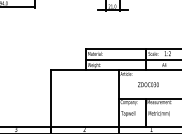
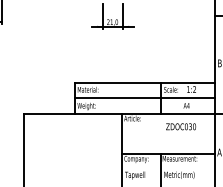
text: (148, 84) -> (181, 126), moved

